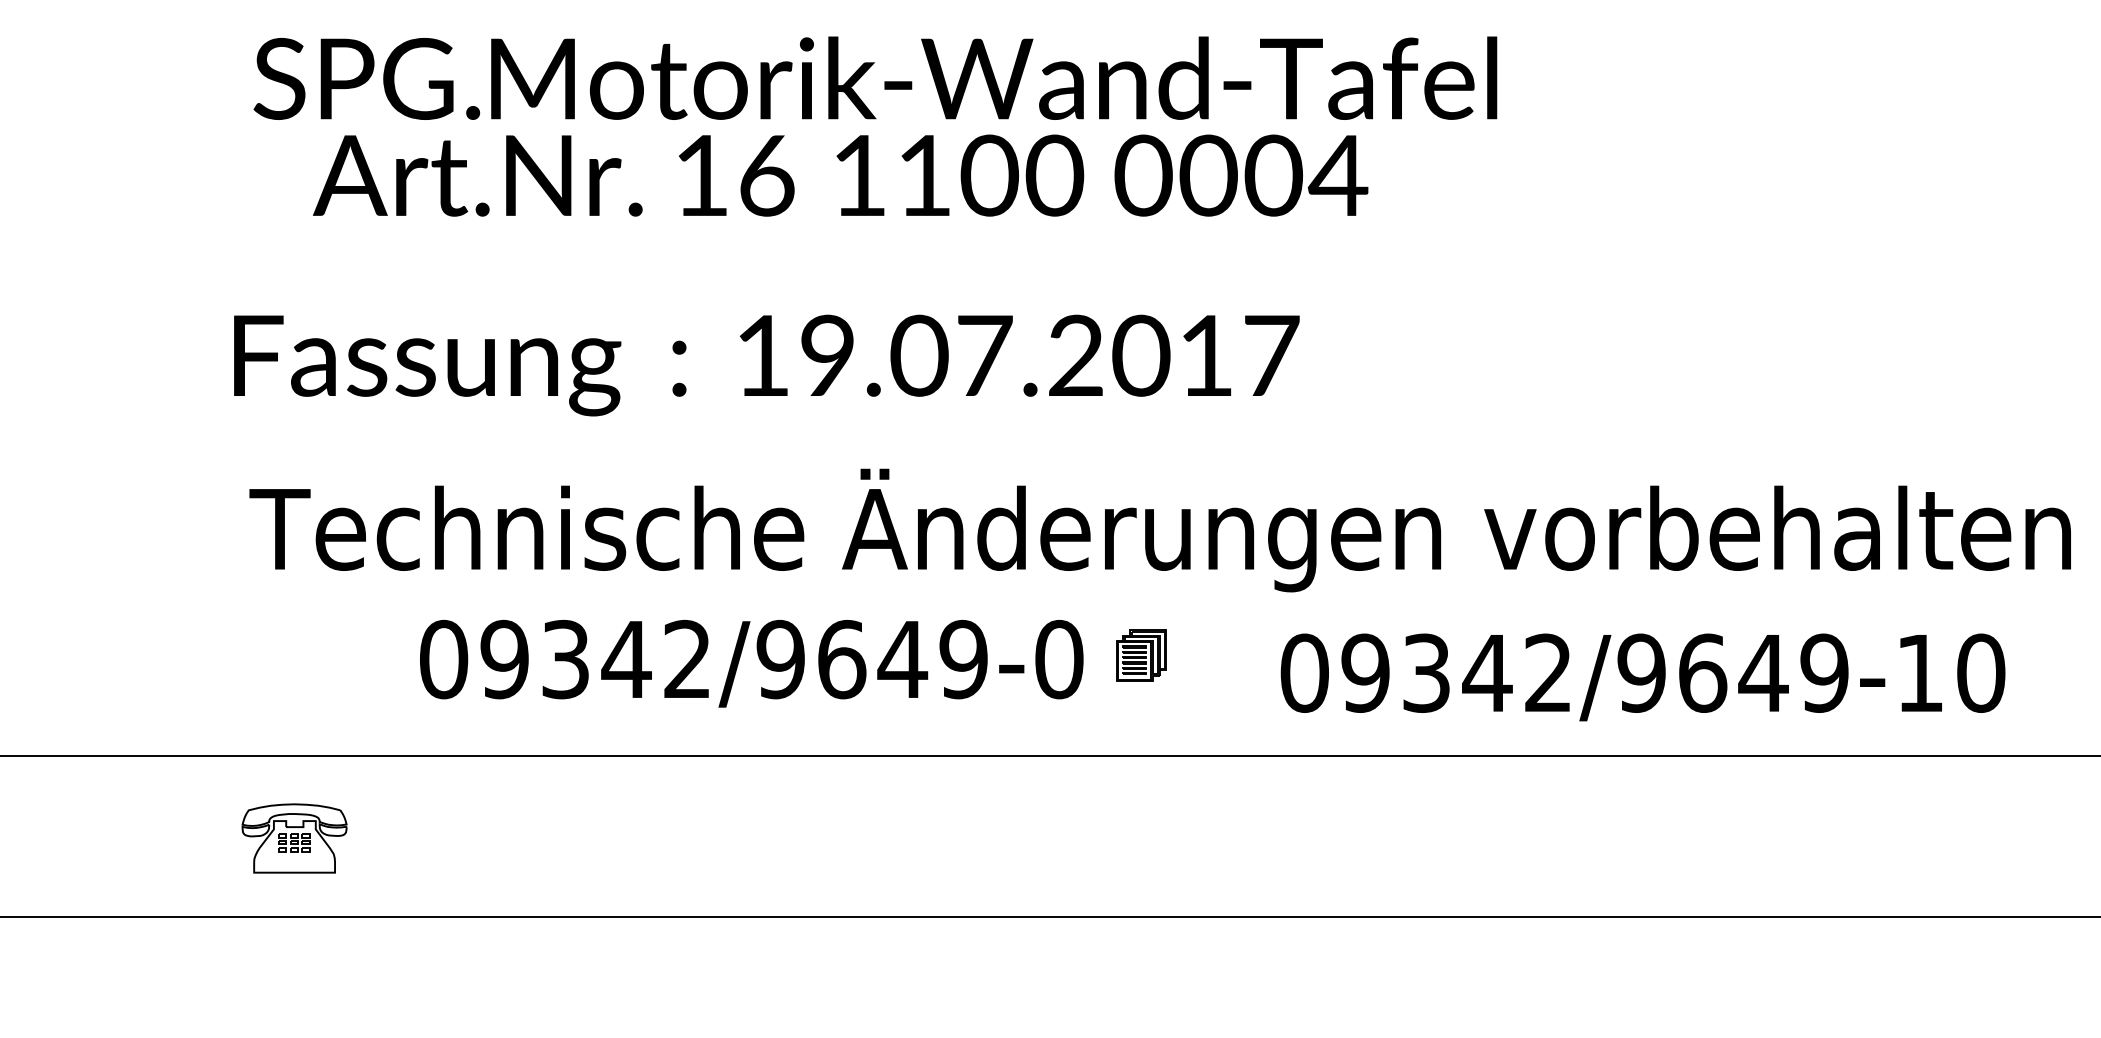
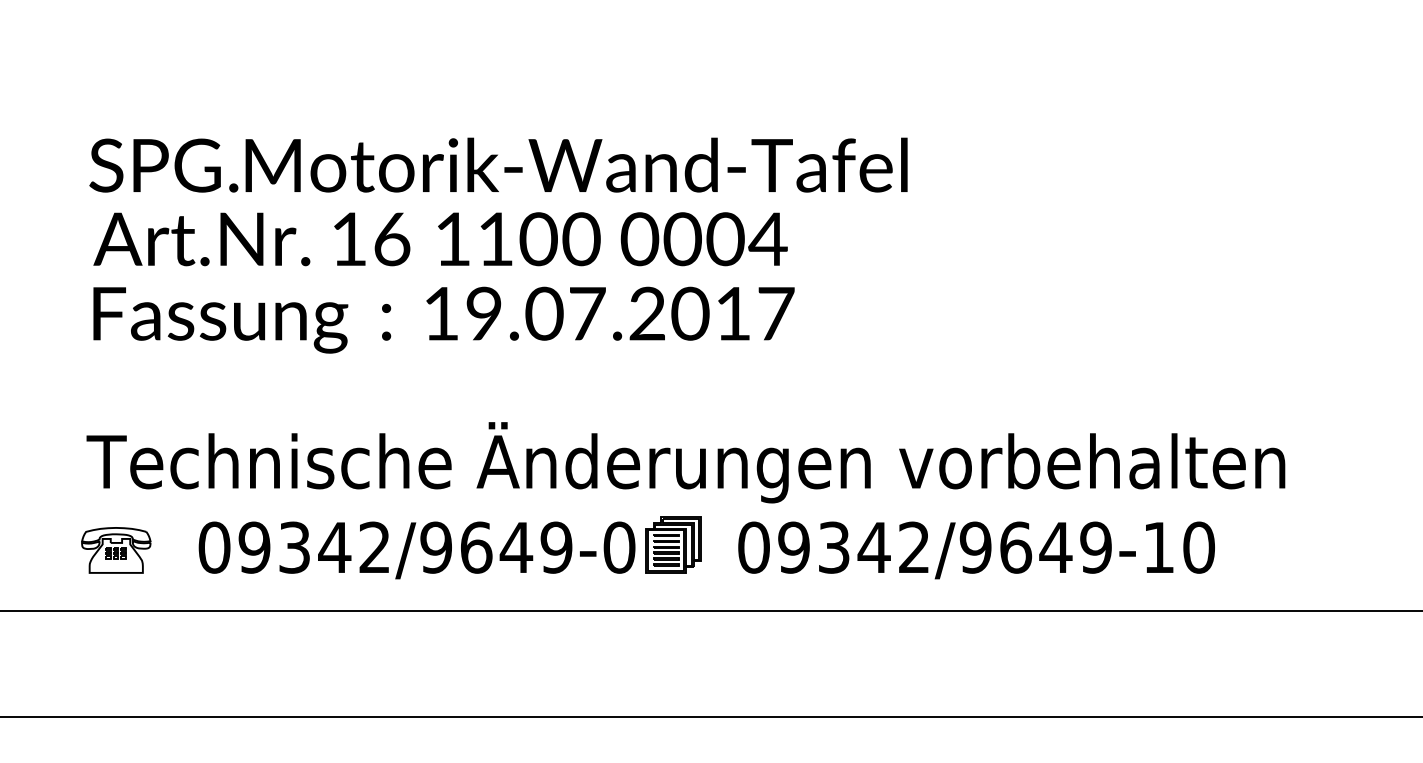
text: (840, 176) -> (440, 239), moved
text: (766, 364) -> (443, 319), moved
part: (1141, 654) -> (673, 544), size x1.67
text: (1642, 677) -> (976, 550), moved
part: (294, 838) -> (116, 550), moved

